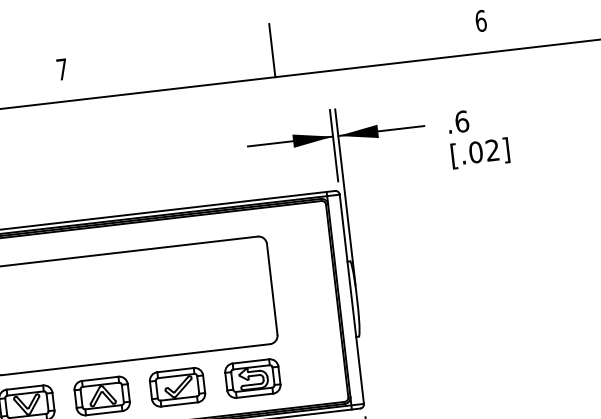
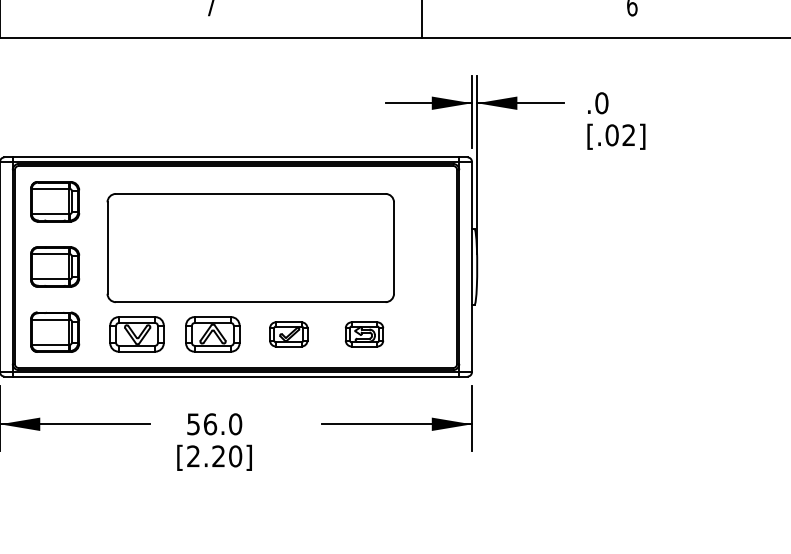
text: (461, 121) -> (601, 103), .6 -> .0
part: (252, 378) -> (364, 334), size x0.7
part: (177, 387) -> (288, 334), size x0.7

